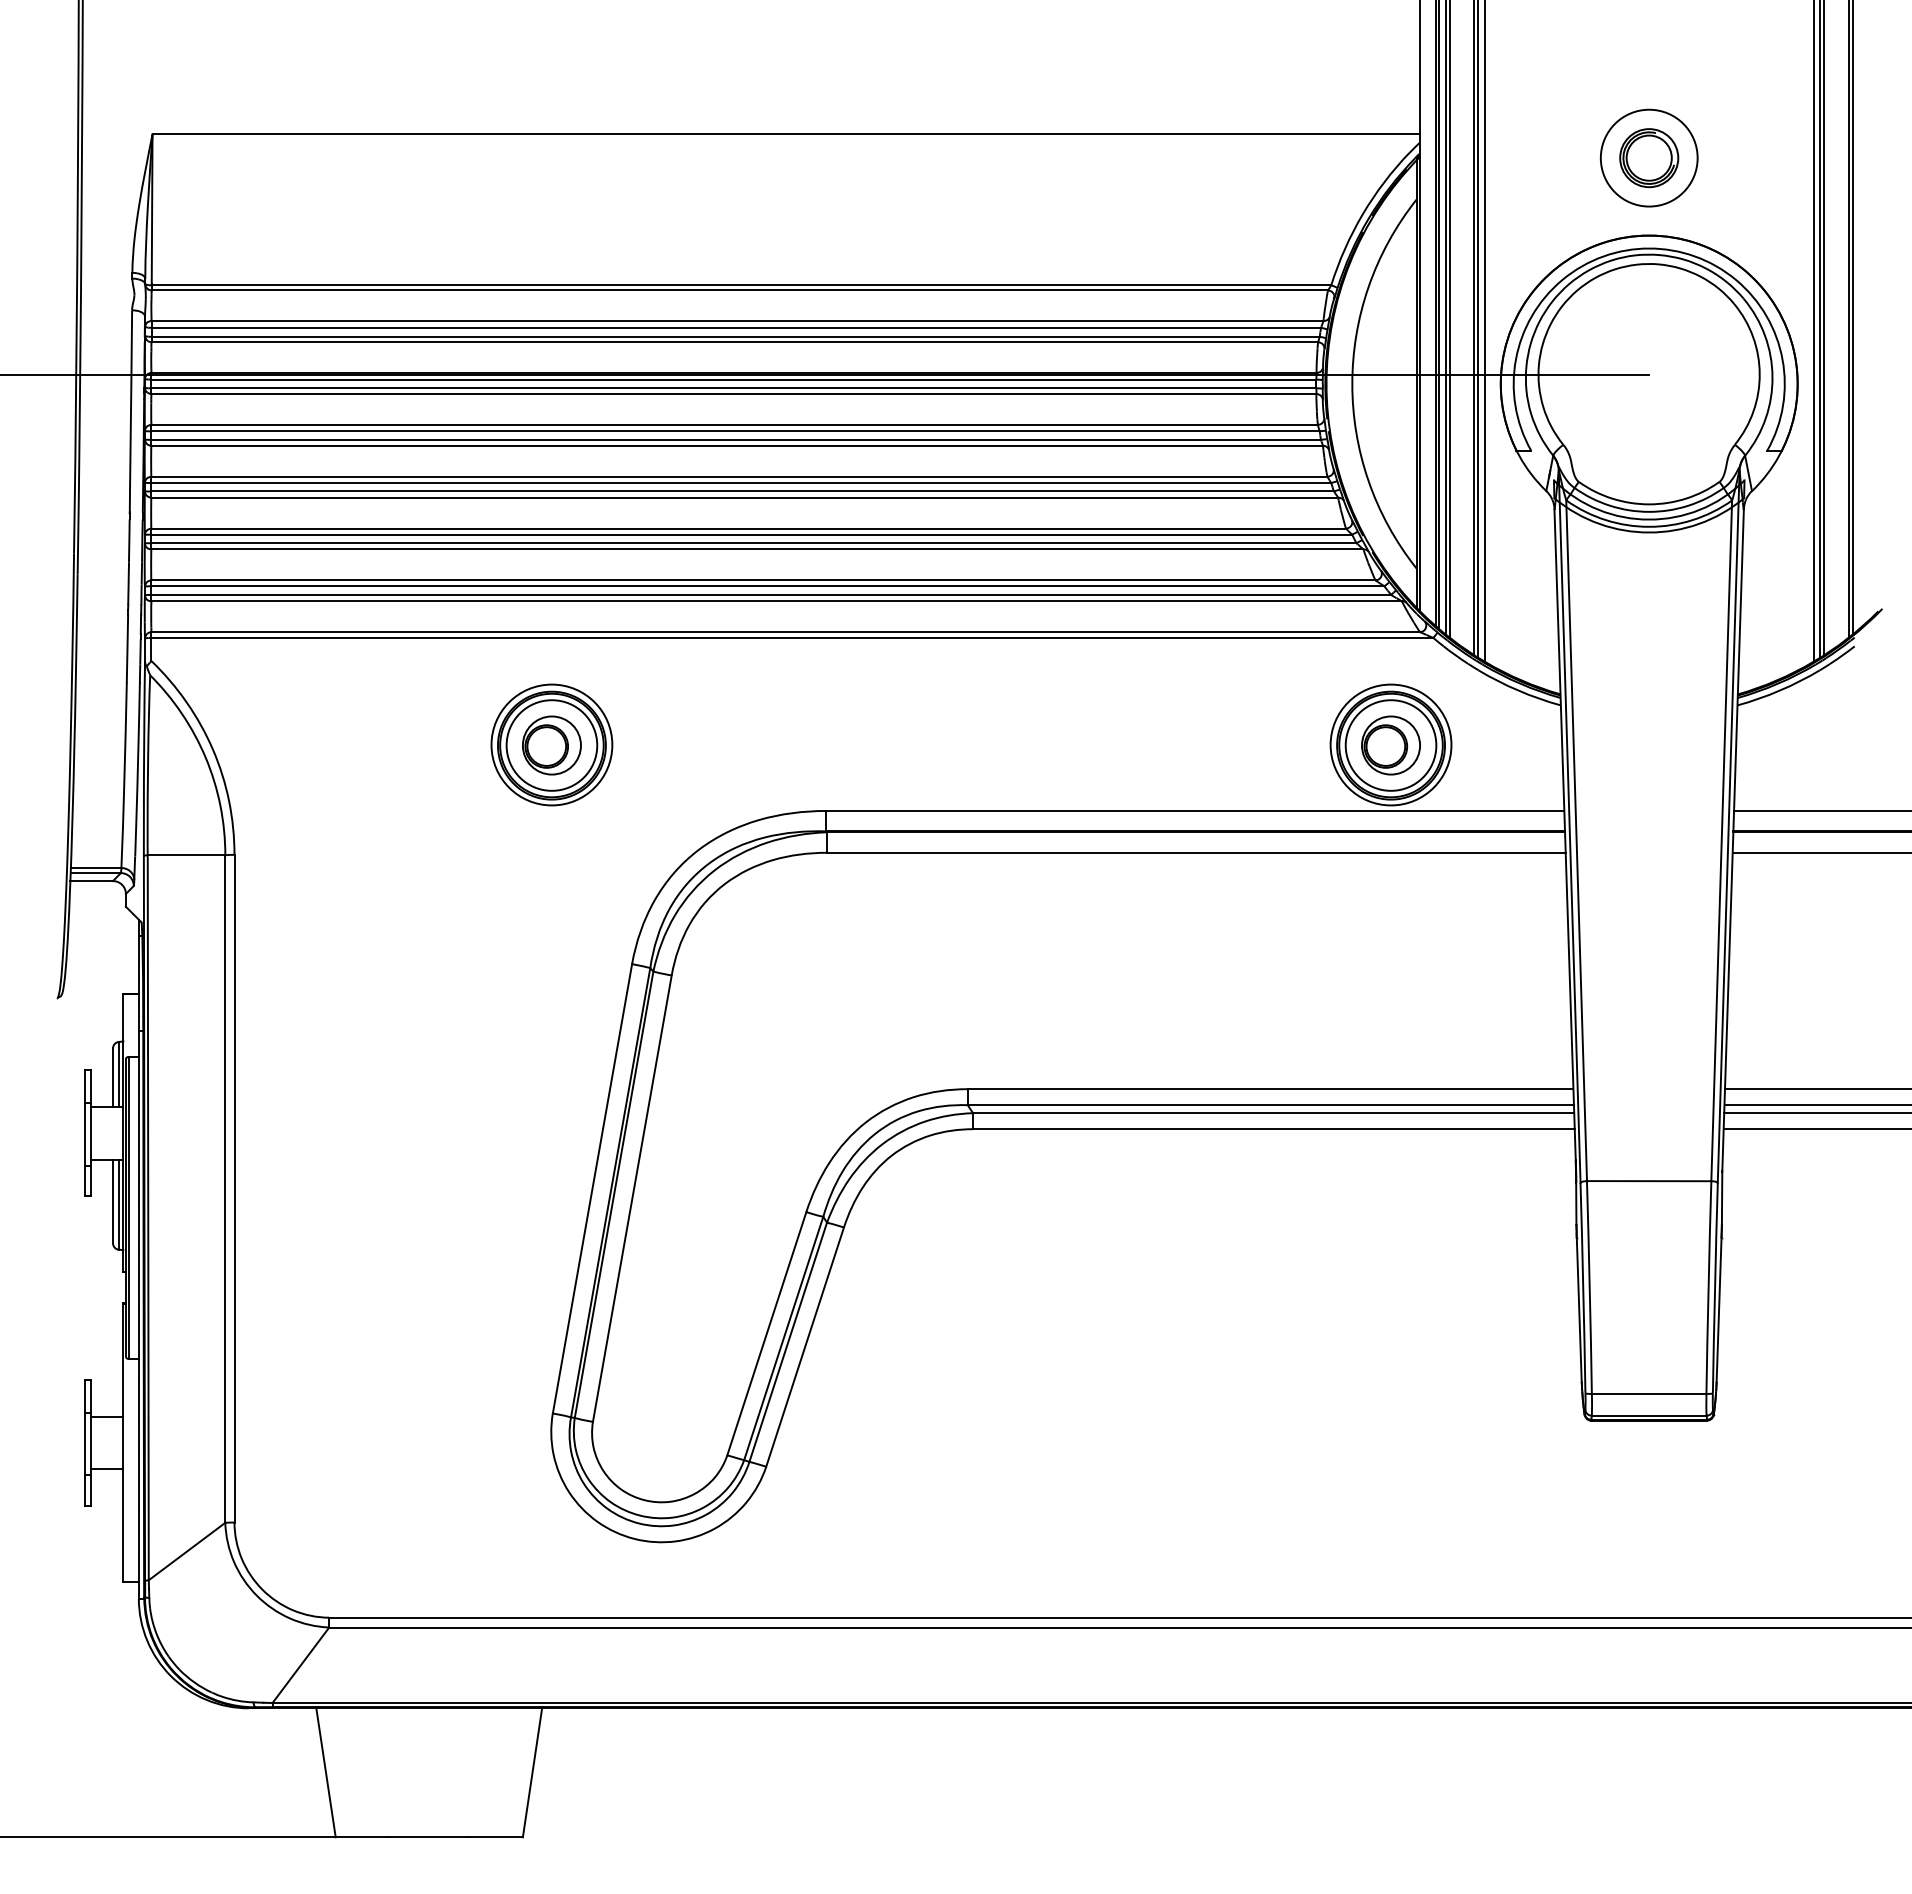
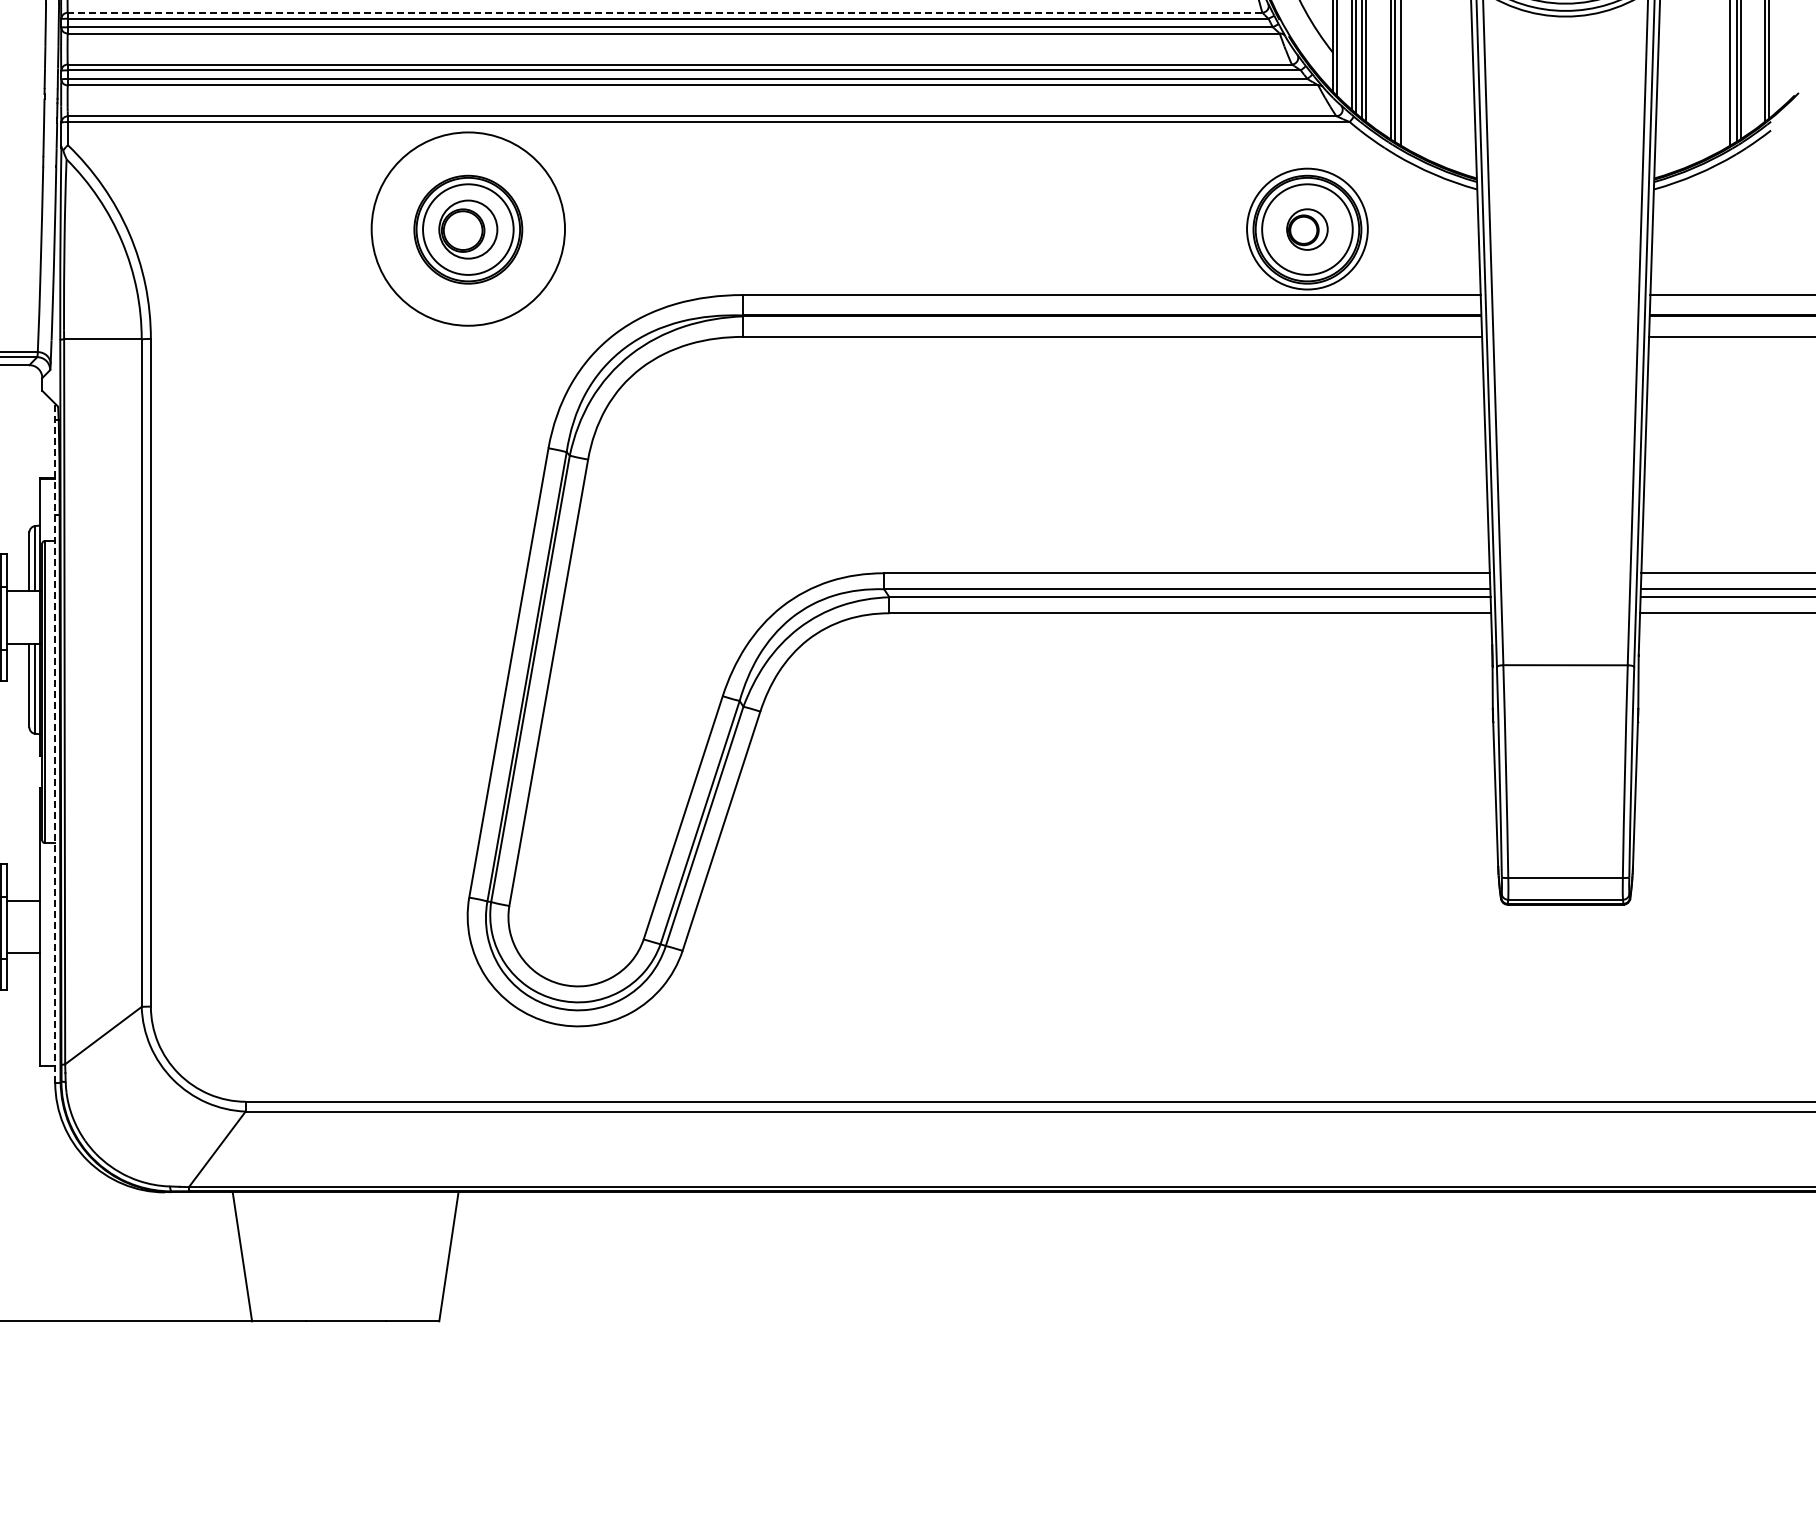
line: (748, 528) -> (664, 12), solid -> dashed
circle: (551, 744) -> (467, 228), size x1.6
part: (1390, 745) -> (1306, 229), size x0.7
line: (138, 1258) -> (54, 742), solid -> dashed

